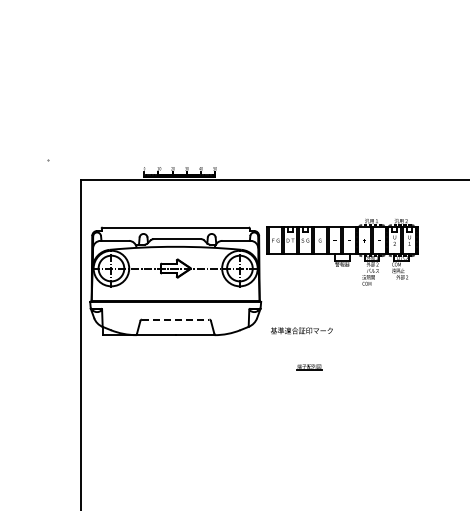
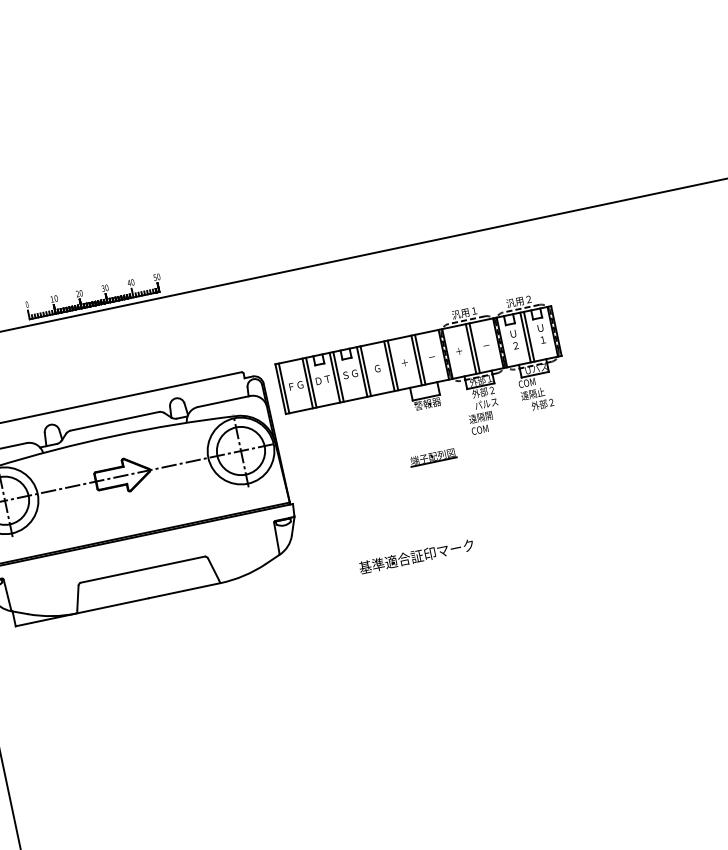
line: (175, 319) -> (142, 569), dashed -> solid
text: (301, 330) -> (415, 556), moved
part: (309, 367) -> (433, 458), moved

